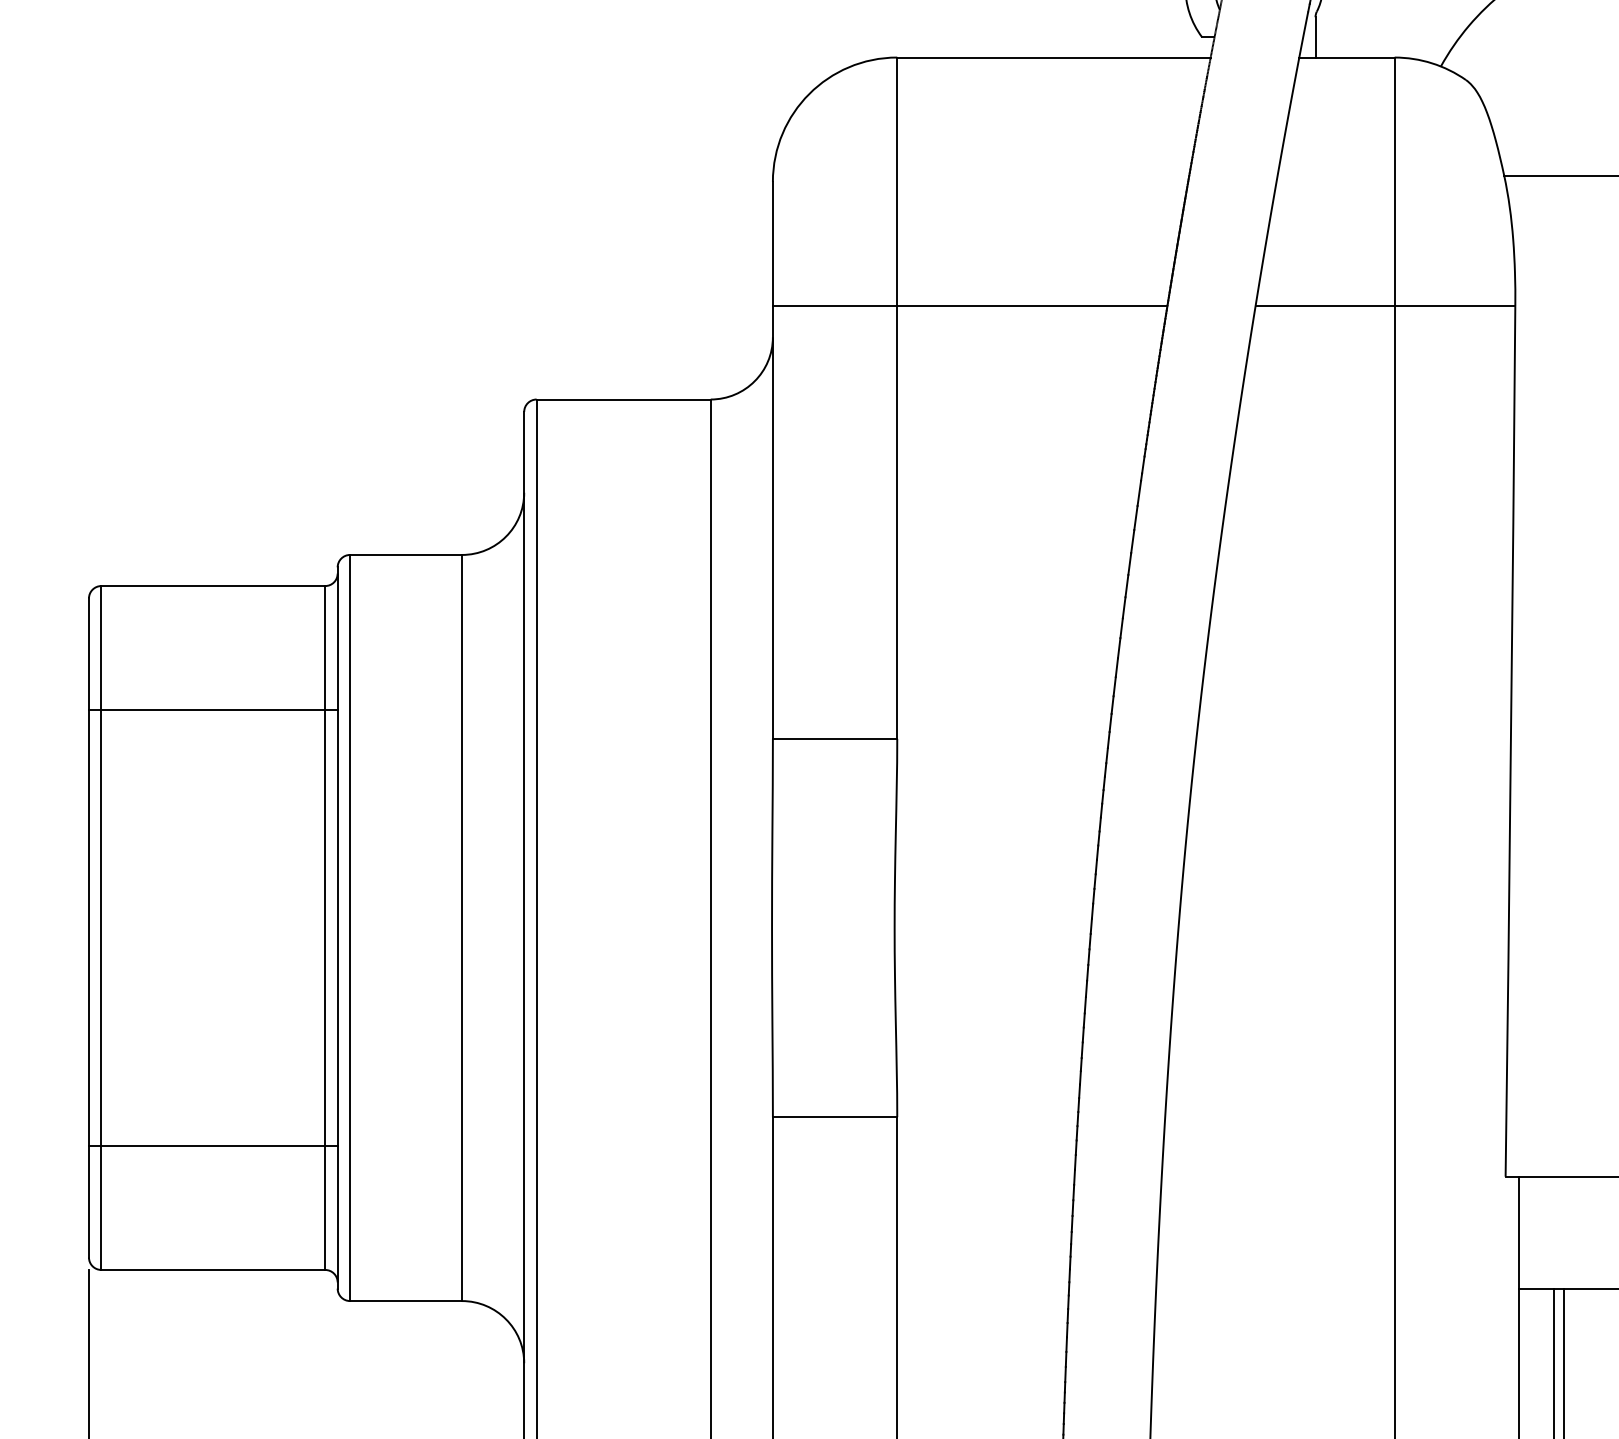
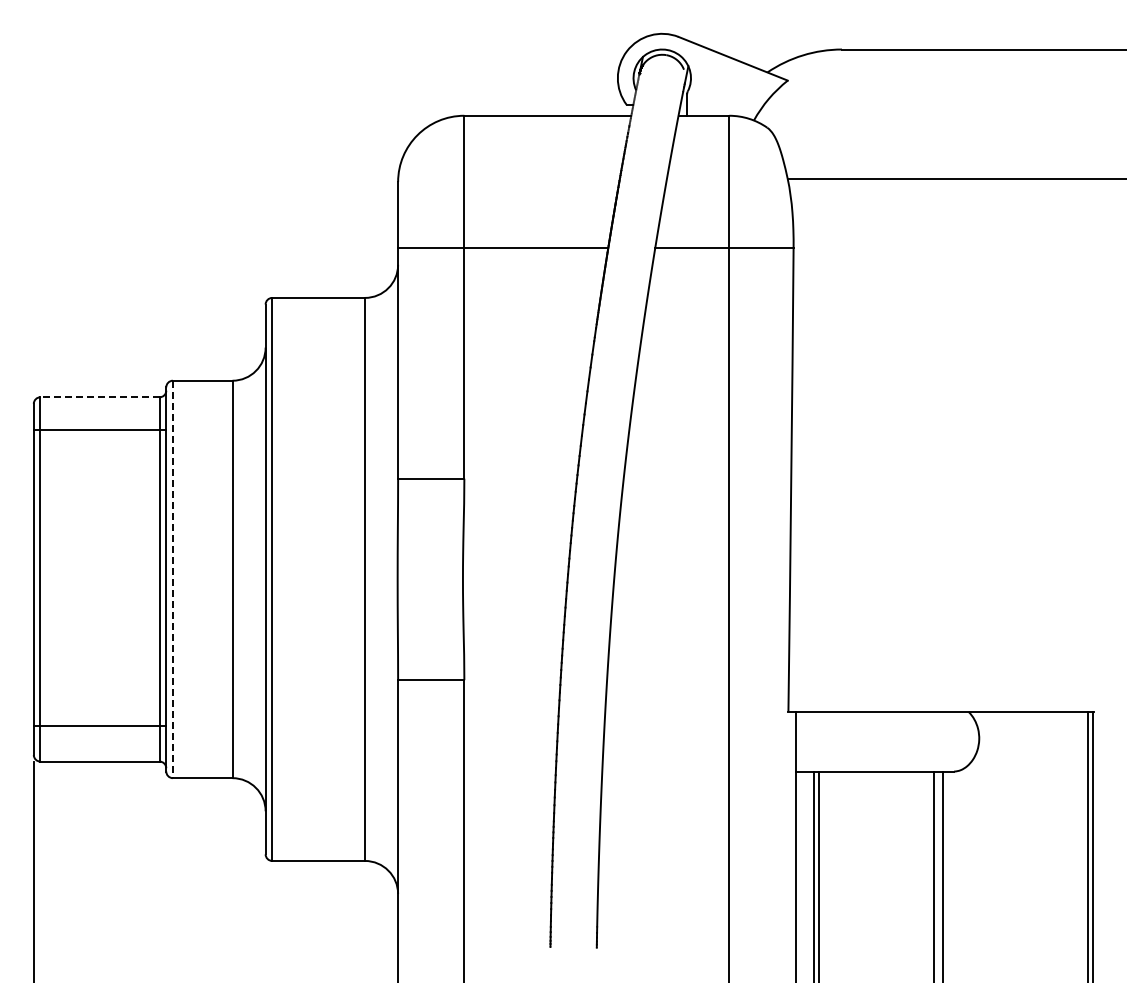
line: (214, 586) -> (100, 397), solid -> dashed
line: (212, 710) -> (99, 429), moved
line: (349, 928) -> (172, 579), solid -> dashed
line: (212, 1145) -> (99, 726), moved

